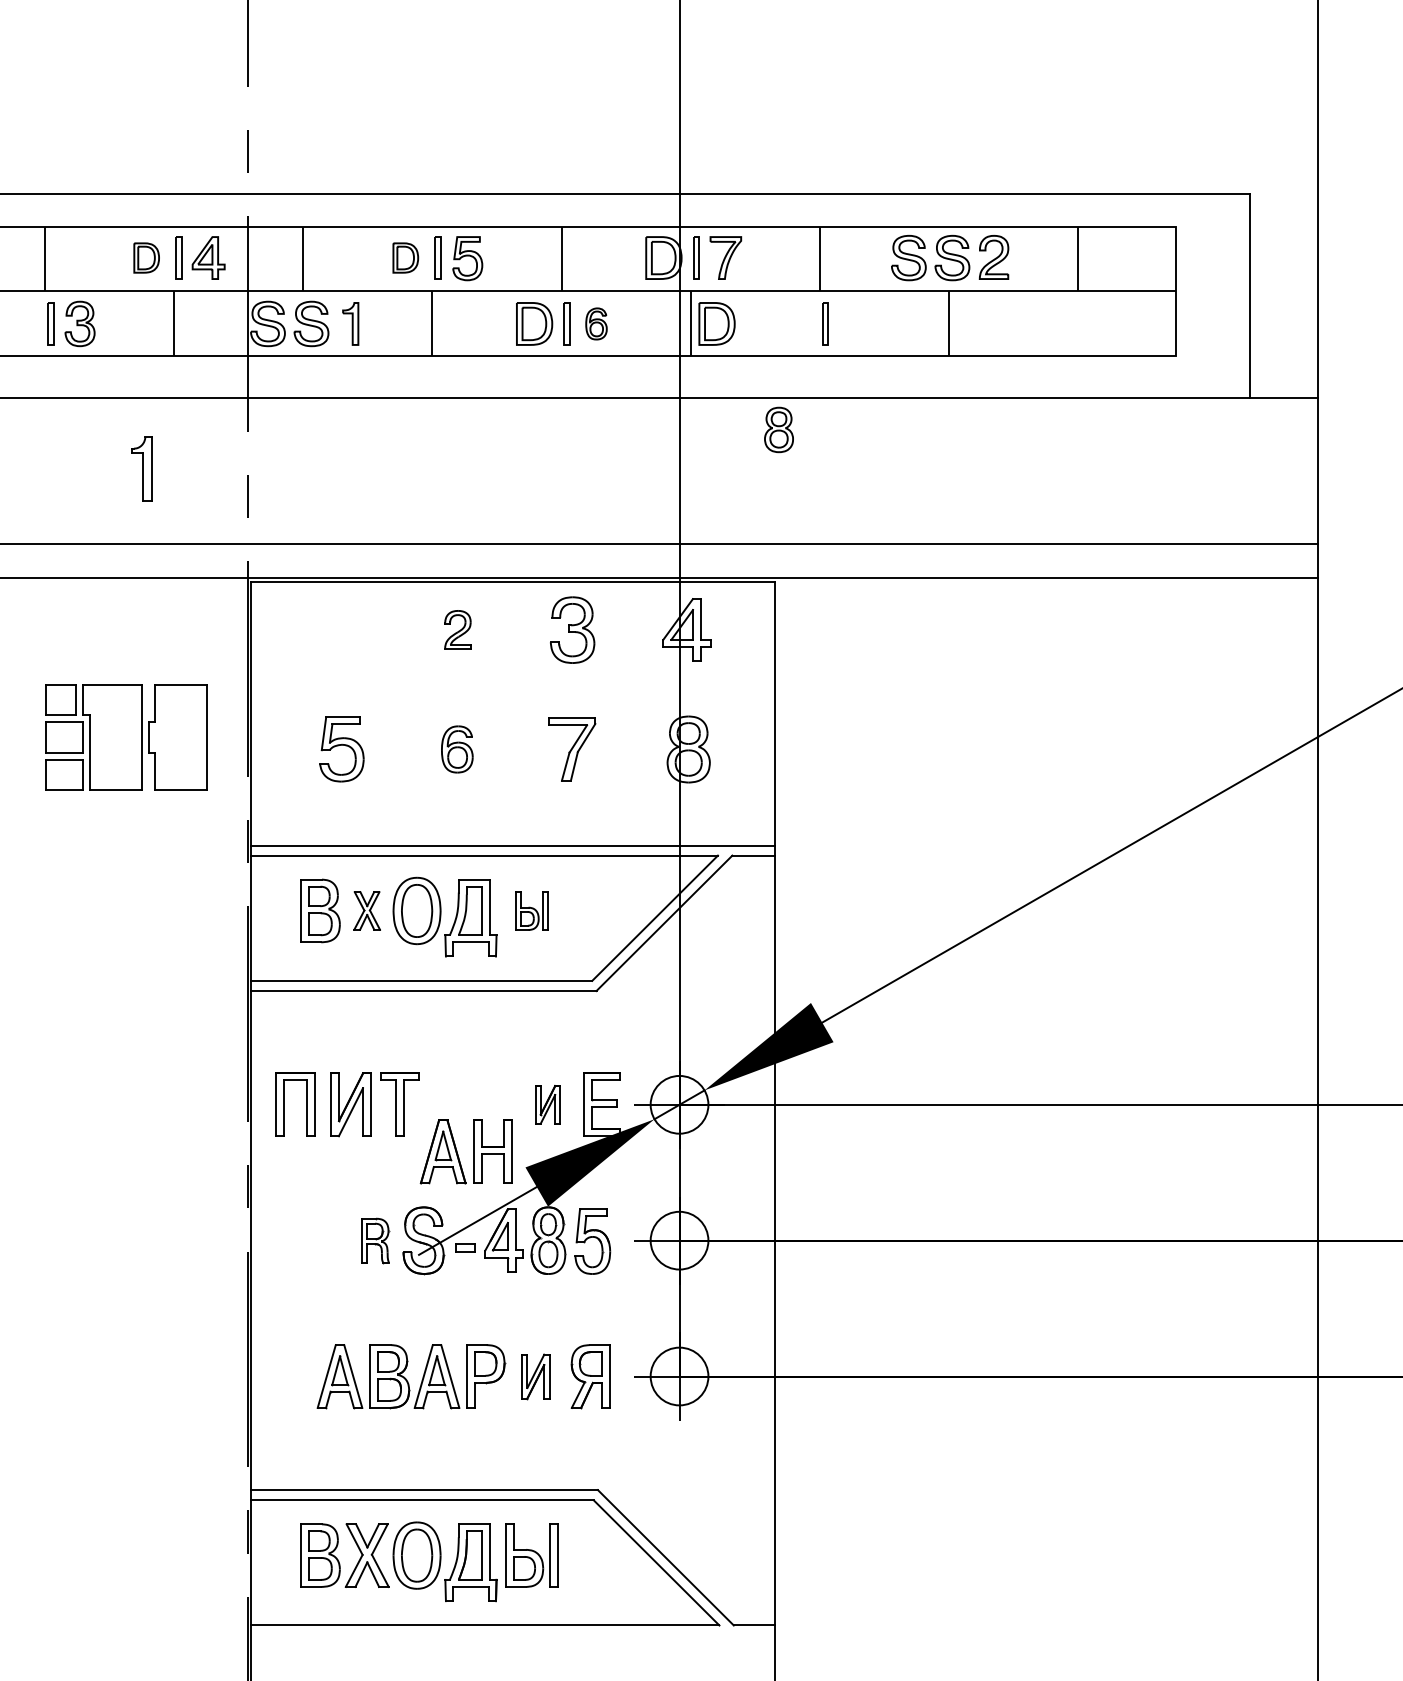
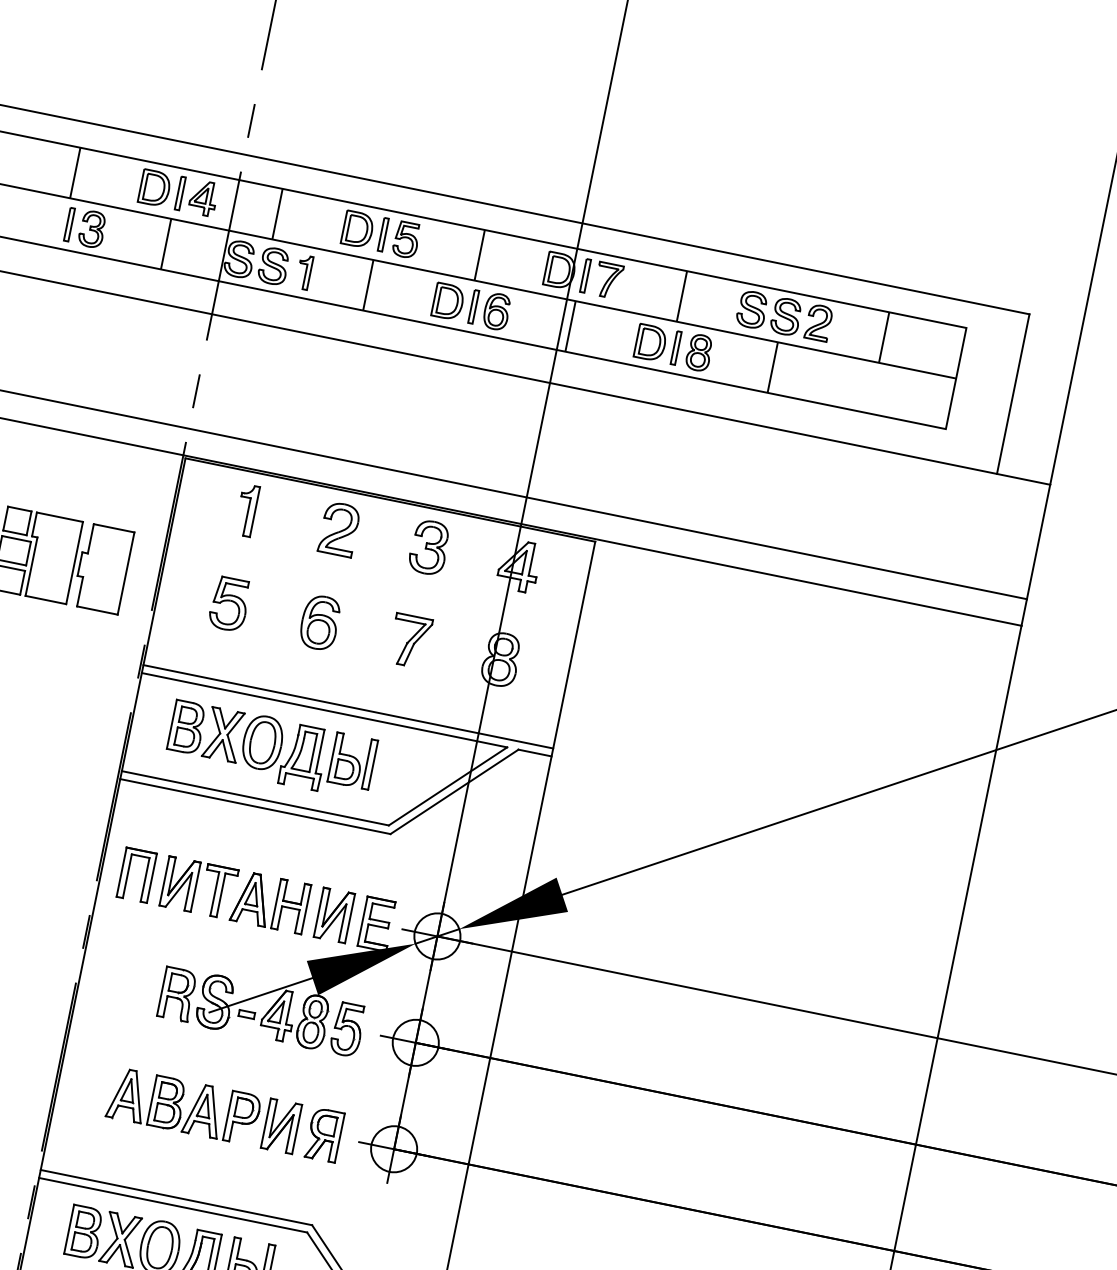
part: (146, 257) -> (154, 187), size x1.43
part: (405, 257) -> (357, 229), size x1.43
part: (596, 323) -> (496, 311), size x1.43
part: (716, 323) -> (650, 342), moved
part: (778, 429) -> (698, 352), moved
part: (141, 468) -> (246, 509), moved
part: (457, 629) -> (339, 528), size x1.67
part: (457, 749) -> (320, 622), size x1.43
part: (366, 910) -> (223, 734), size x1.67
part: (531, 911) -> (352, 761), size x1.67
part: (547, 1104) -> (334, 915), size x1.67
part: (458, 1154) -> (263, 903), moved
part: (375, 1240) -> (177, 994), size x1.43
part: (535, 1376) -> (281, 1126), size x1.43

